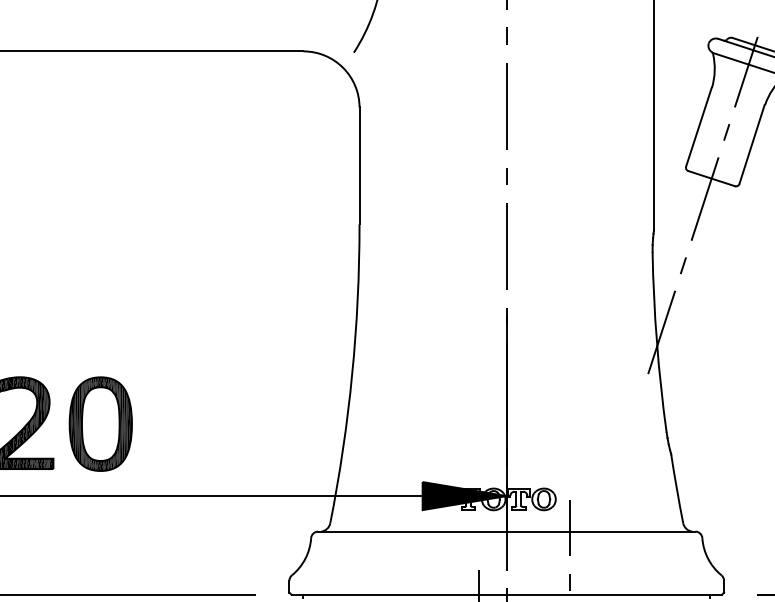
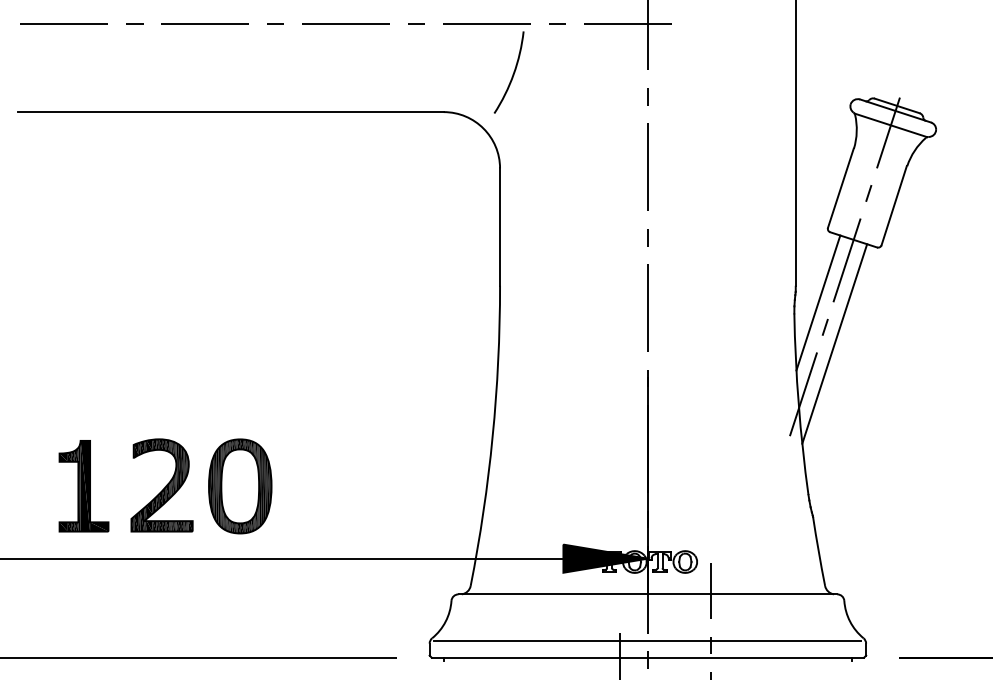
line: (676, 240) -> (818, 302), added
line: (692, 281) -> (834, 343), added
line: (506, 578) -> (647, 641), added

